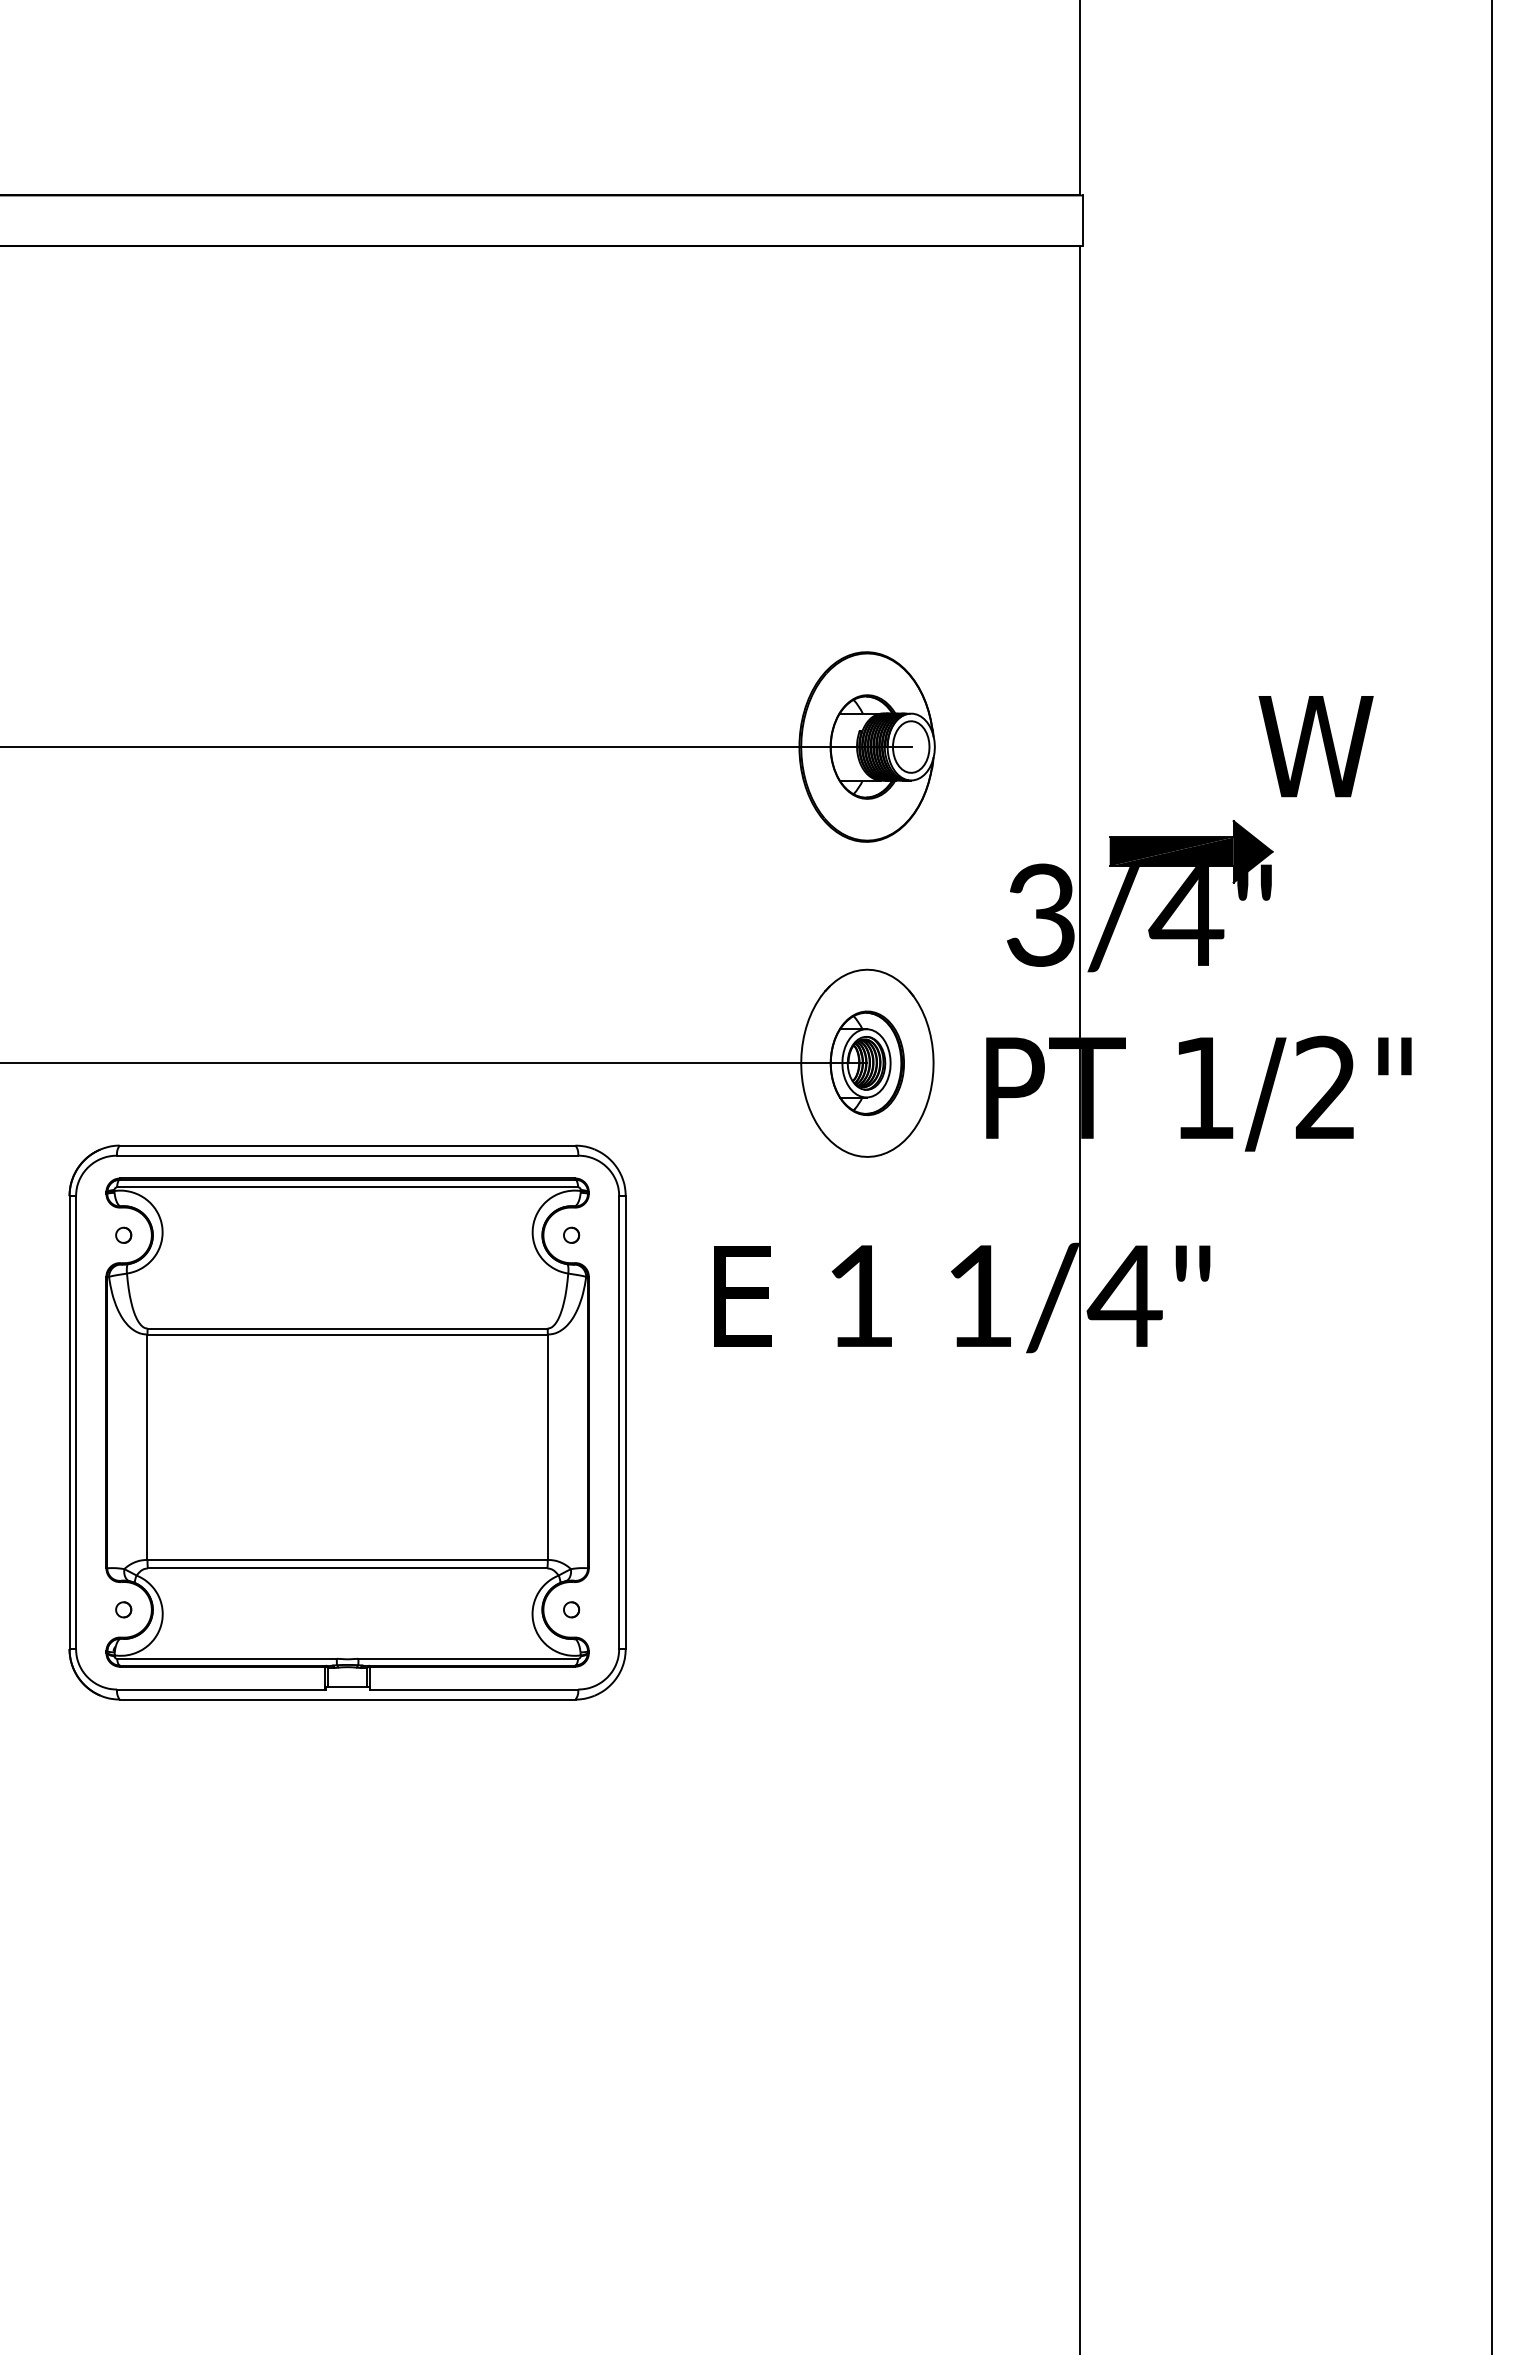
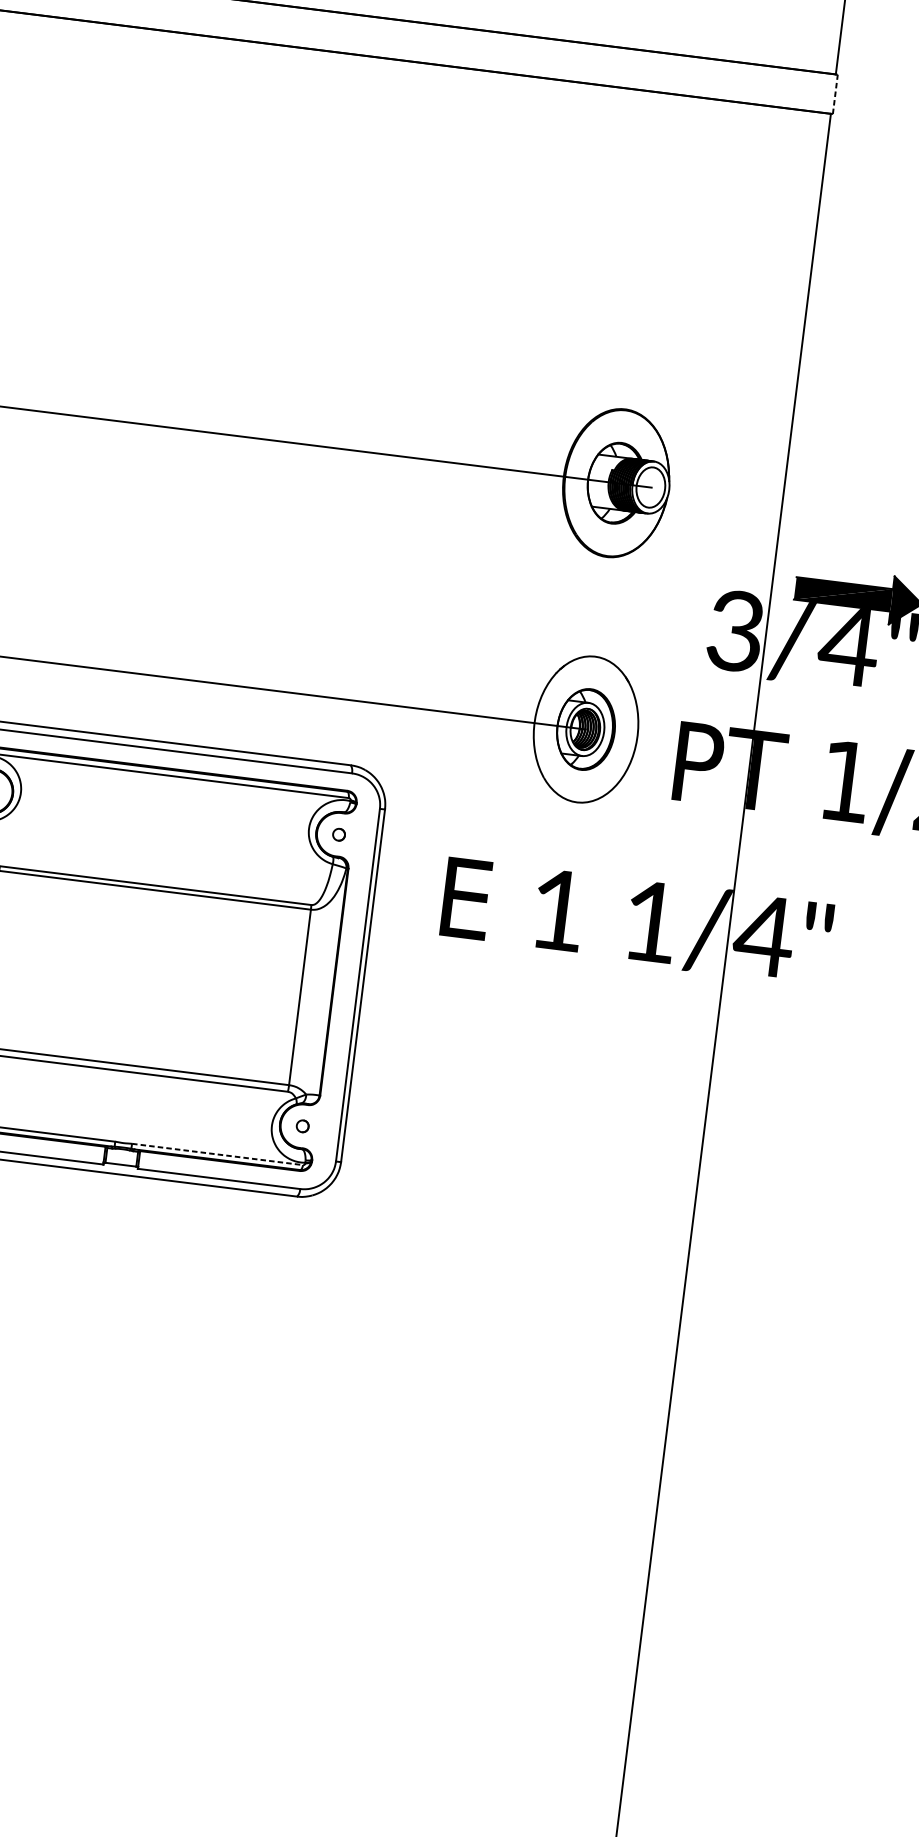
line: (1082, 220) -> (835, 94), solid -> dashed
line: (468, 1658) -> (217, 1154), solid -> dashed

